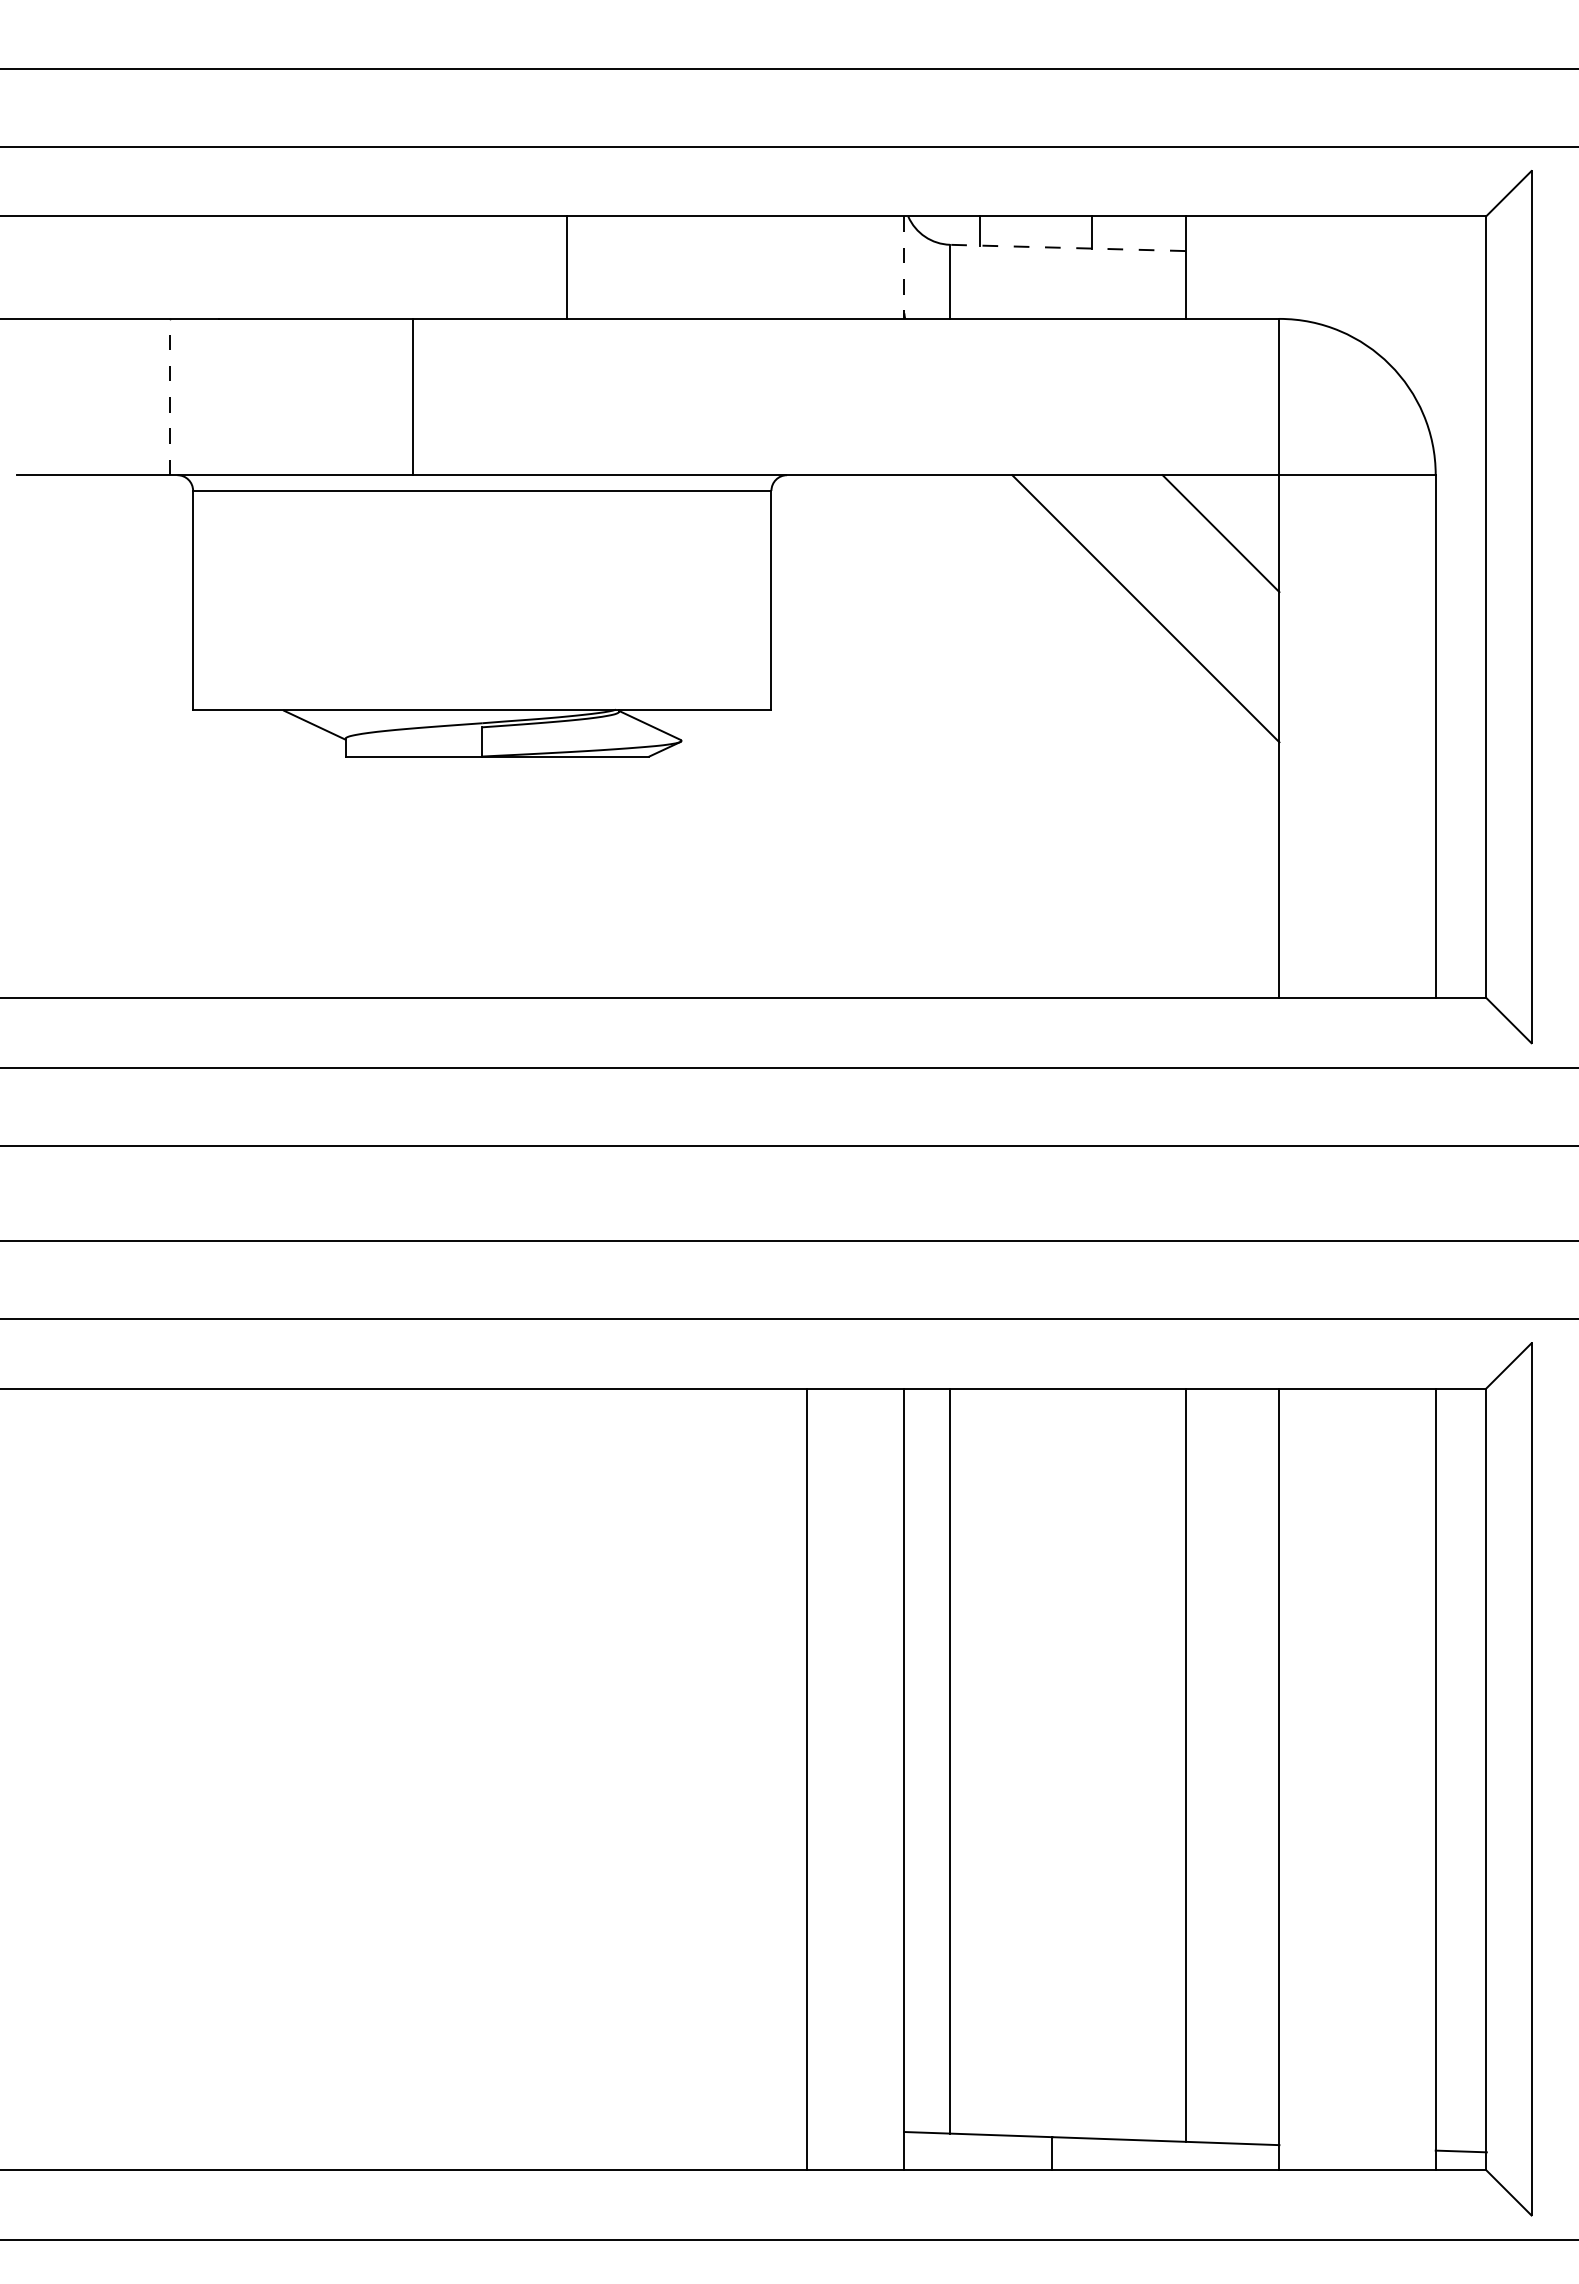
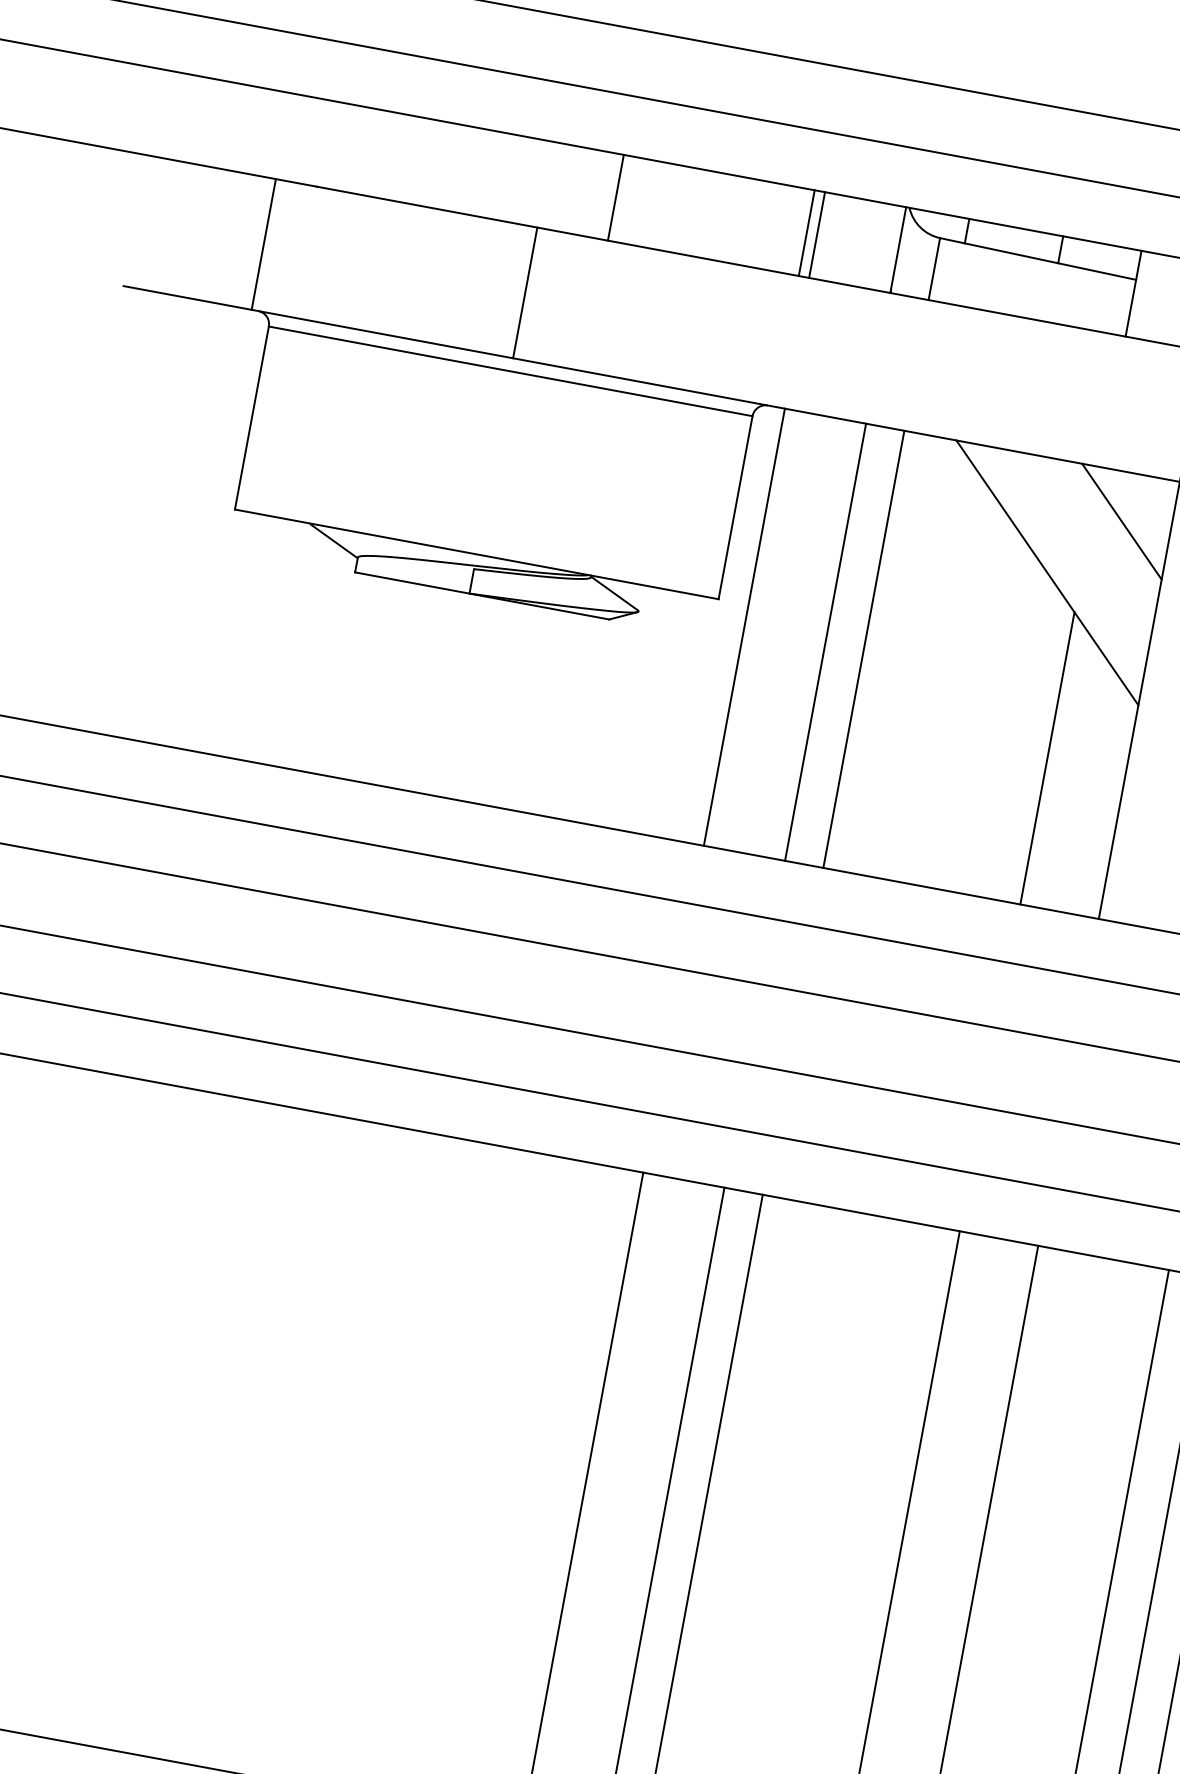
line: (1067, 247) -> (1037, 258), dashed -> solid
line: (794, 267) -> (806, 232), added
line: (807, 267) -> (817, 234), added
line: (904, 268) -> (898, 250), dashed -> solid
line: (169, 396) -> (263, 243), dashed -> solid
line: (413, 396) -> (525, 292), moved
line: (807, 736) -> (744, 627), added
line: (904, 736) -> (825, 642), added
line: (950, 736) -> (864, 649), added
line: (1185, 822) -> (1047, 757), added

